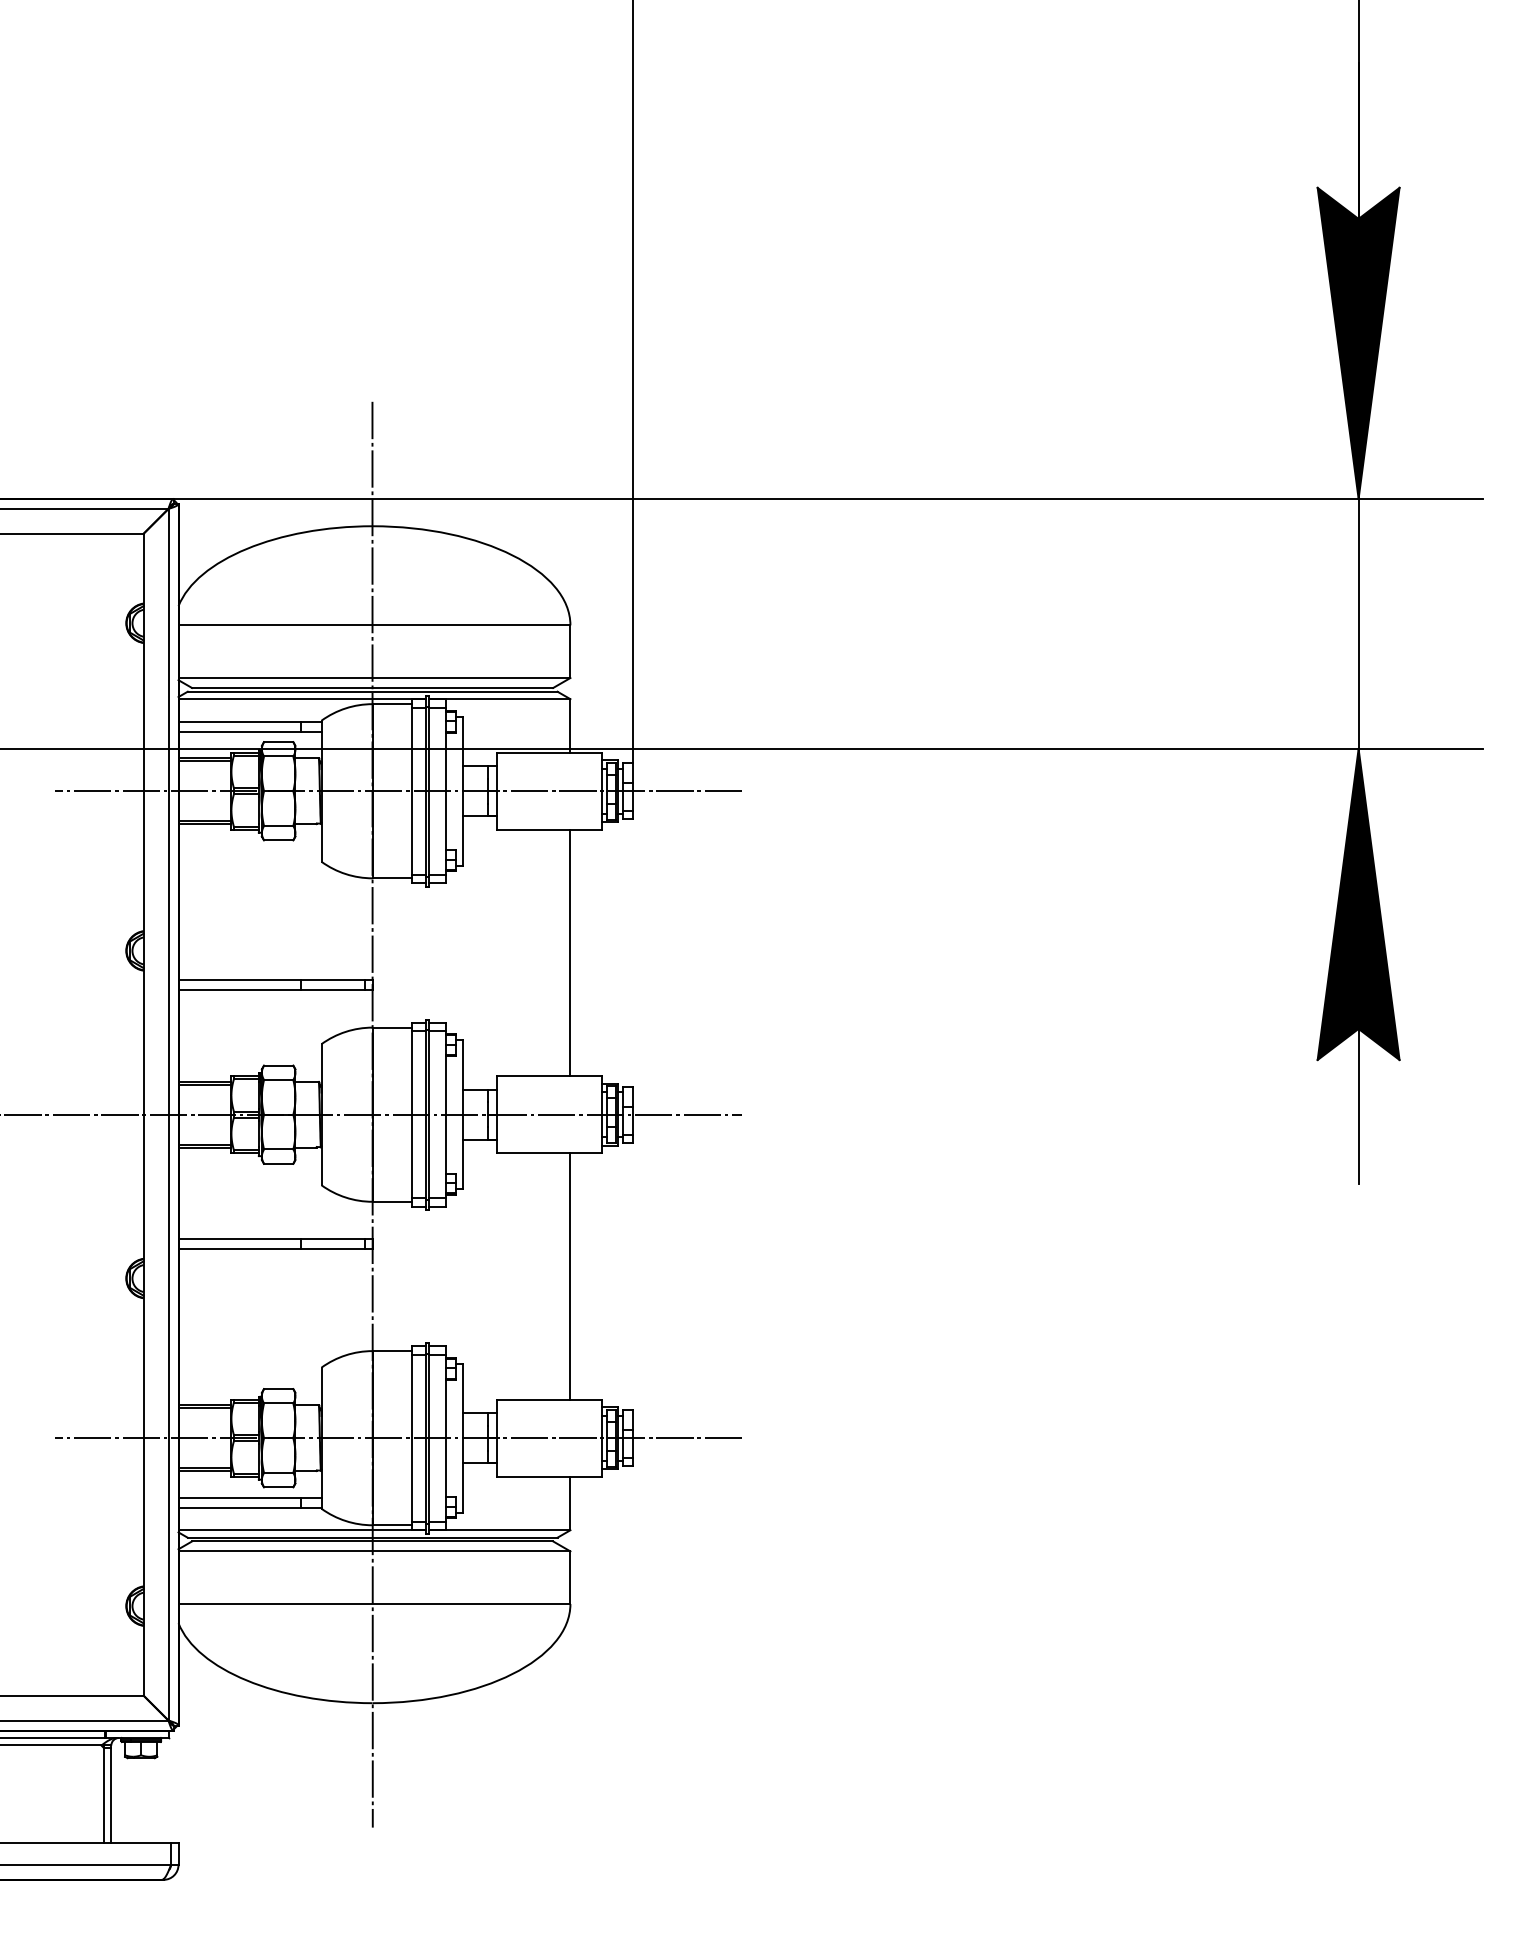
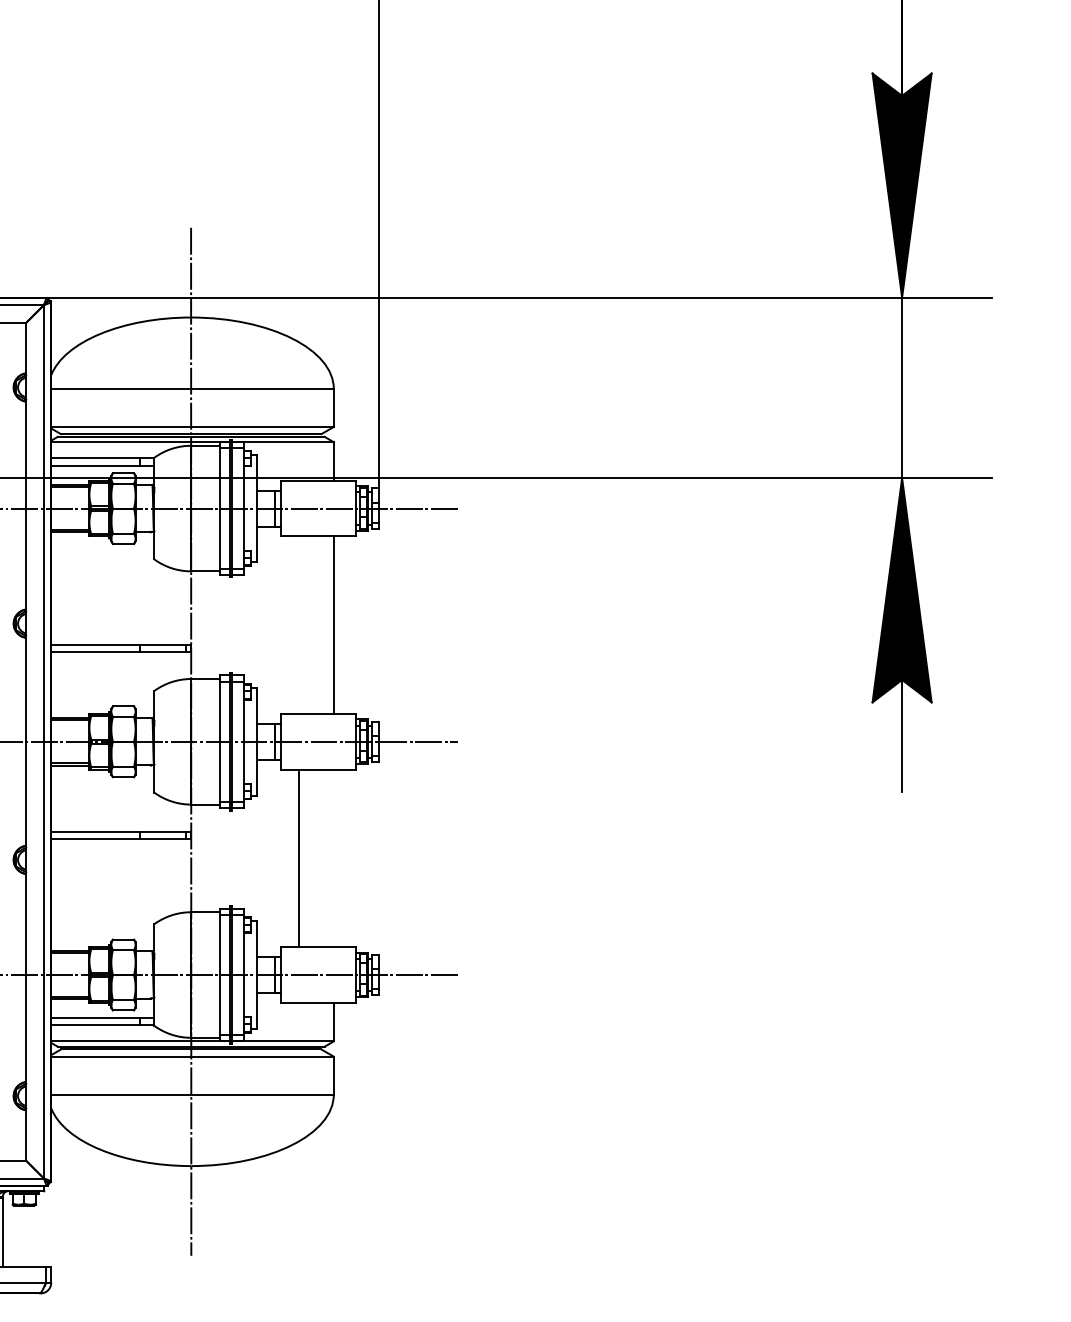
line: (570, 1276) -> (299, 858), moved

